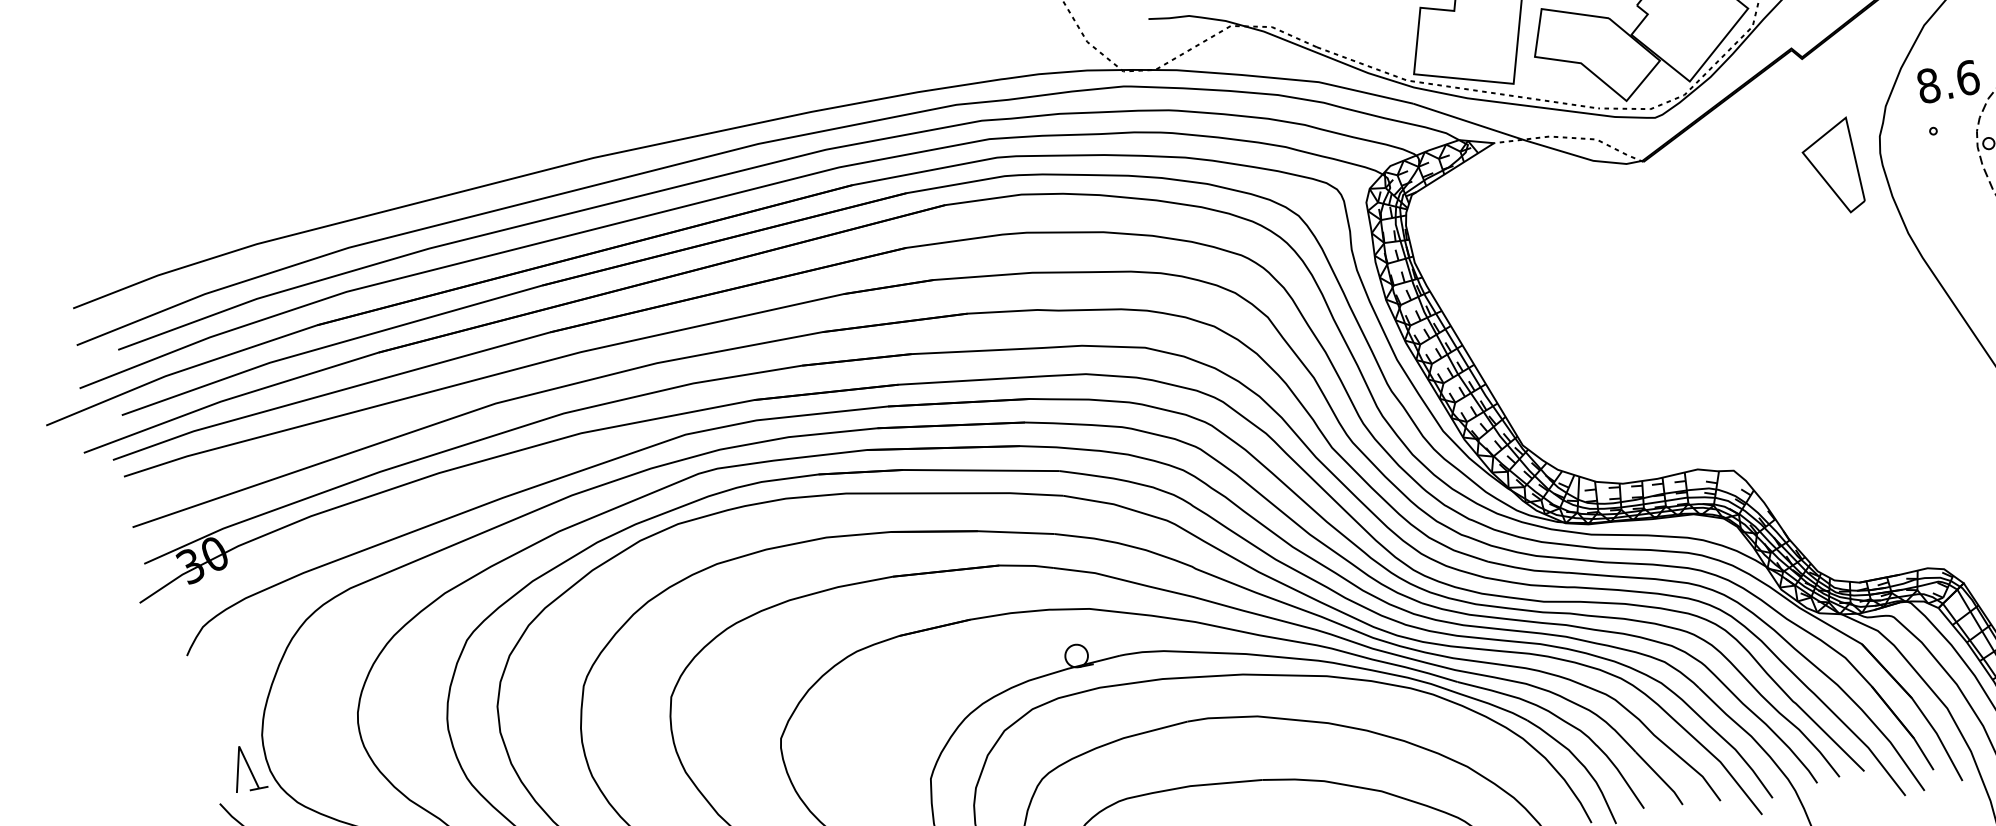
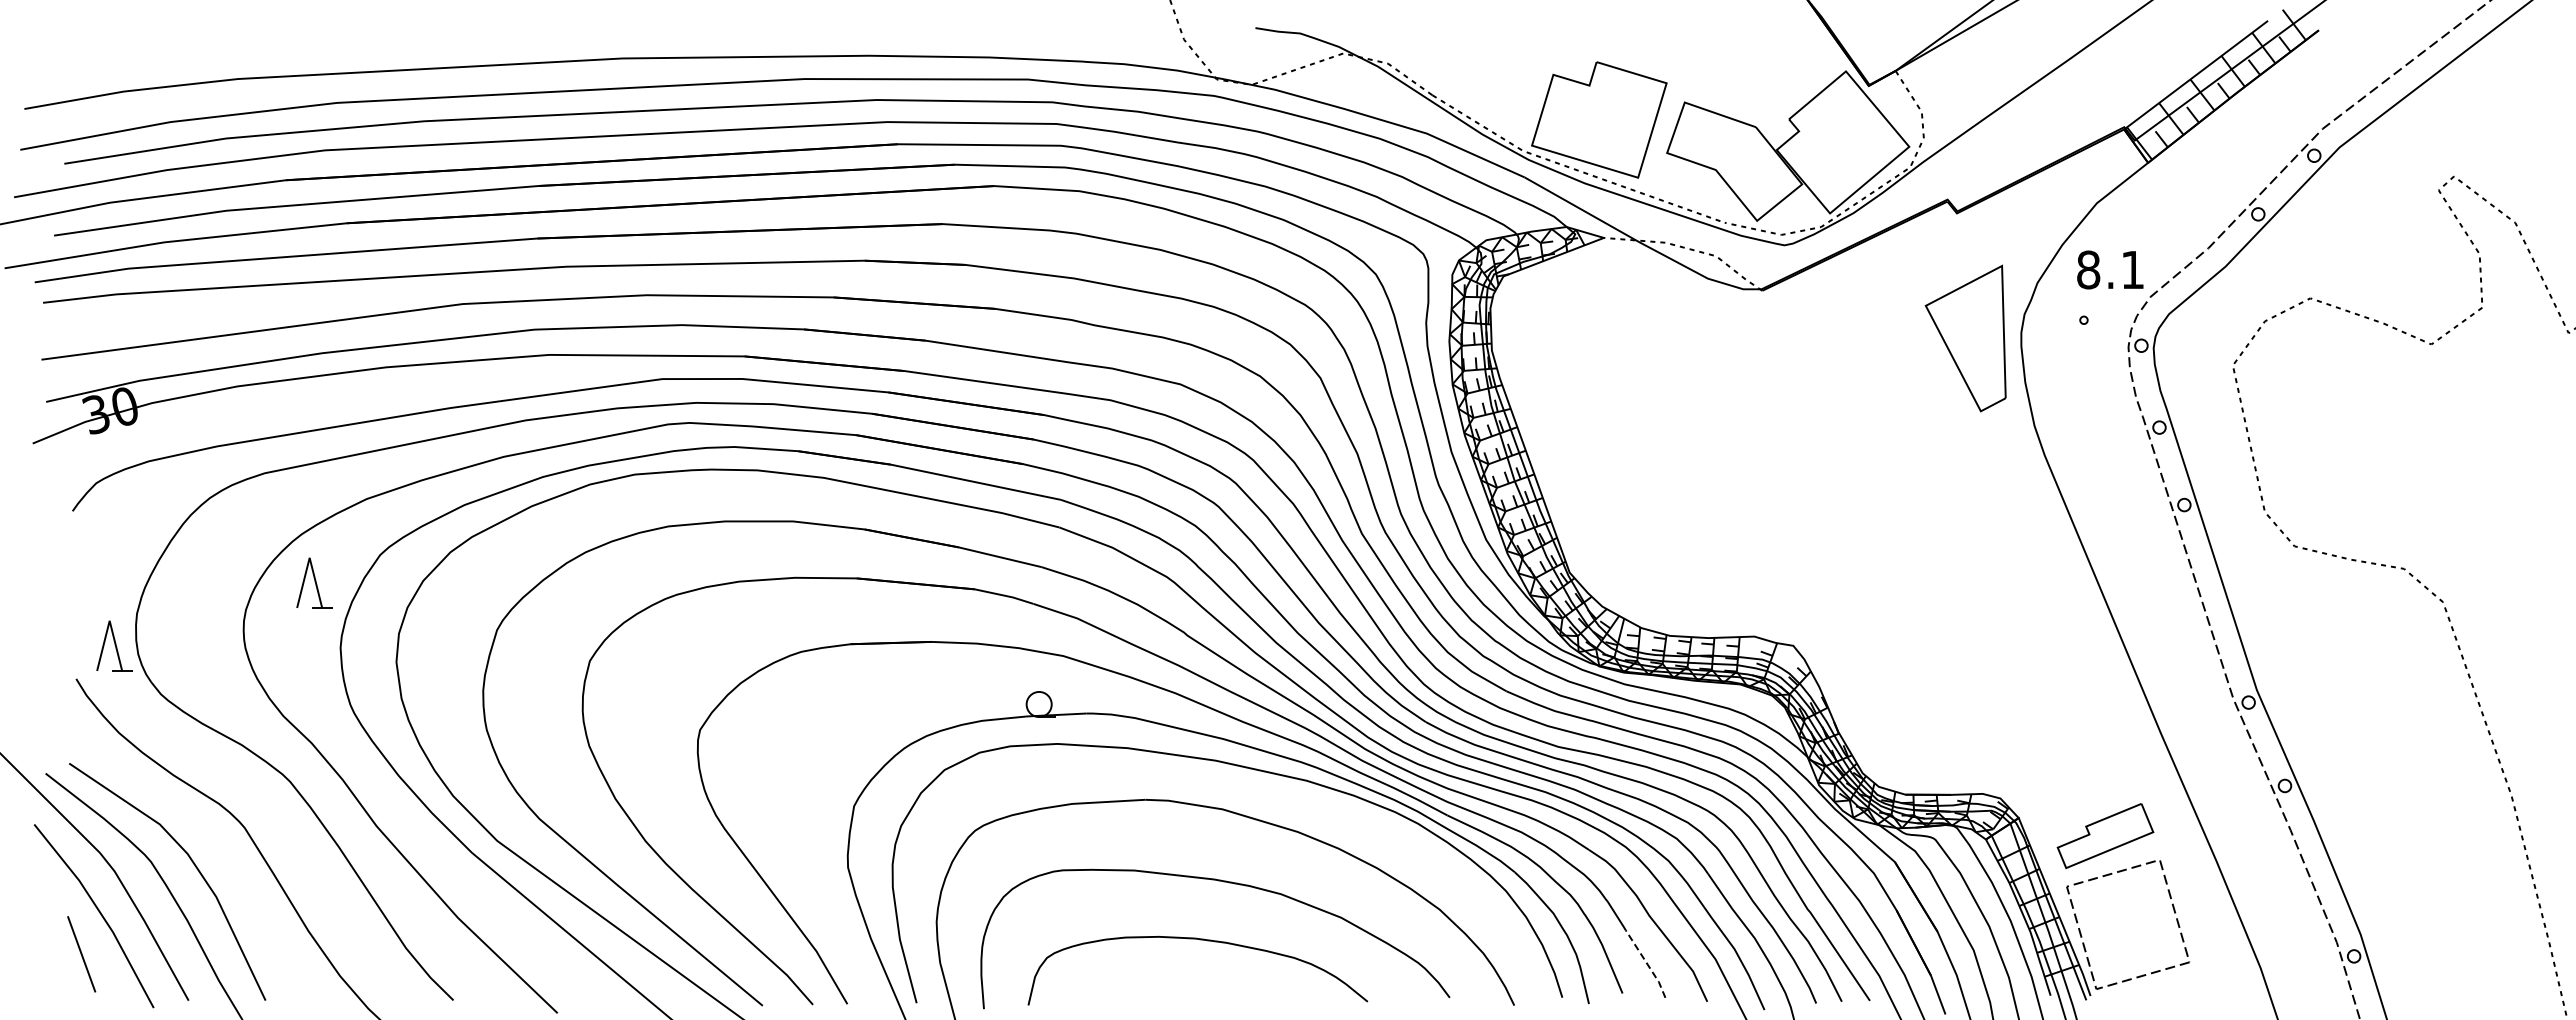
text: (1967, 77) -> (2132, 269), 8.6 -> 8.1
part: (1831, 168) -> (1965, 338), size x1.4
part: (413, 676) -> (314, 582), added
line: (1660, 777) -> (1647, 963), solid -> dashed

